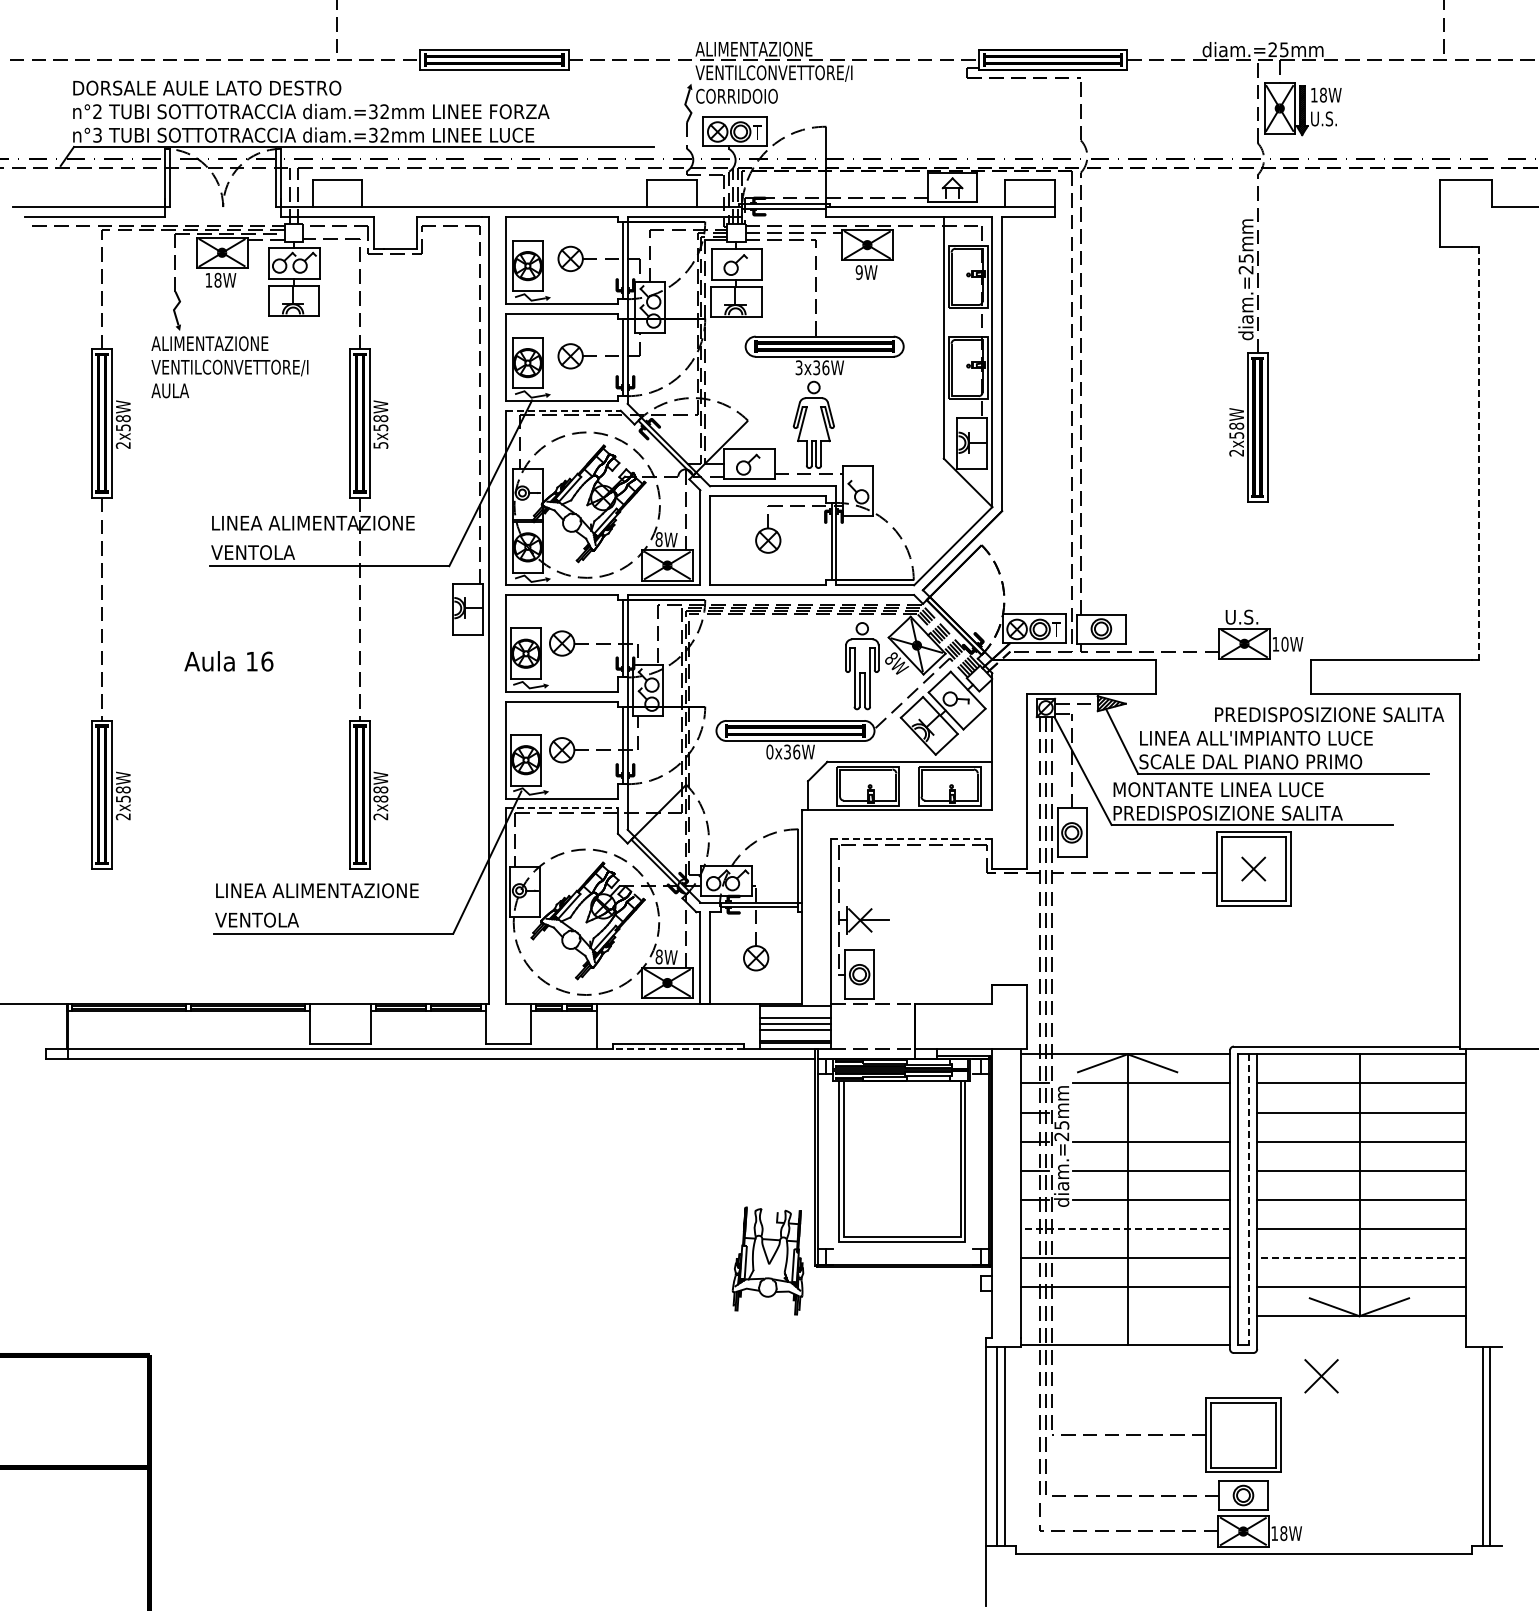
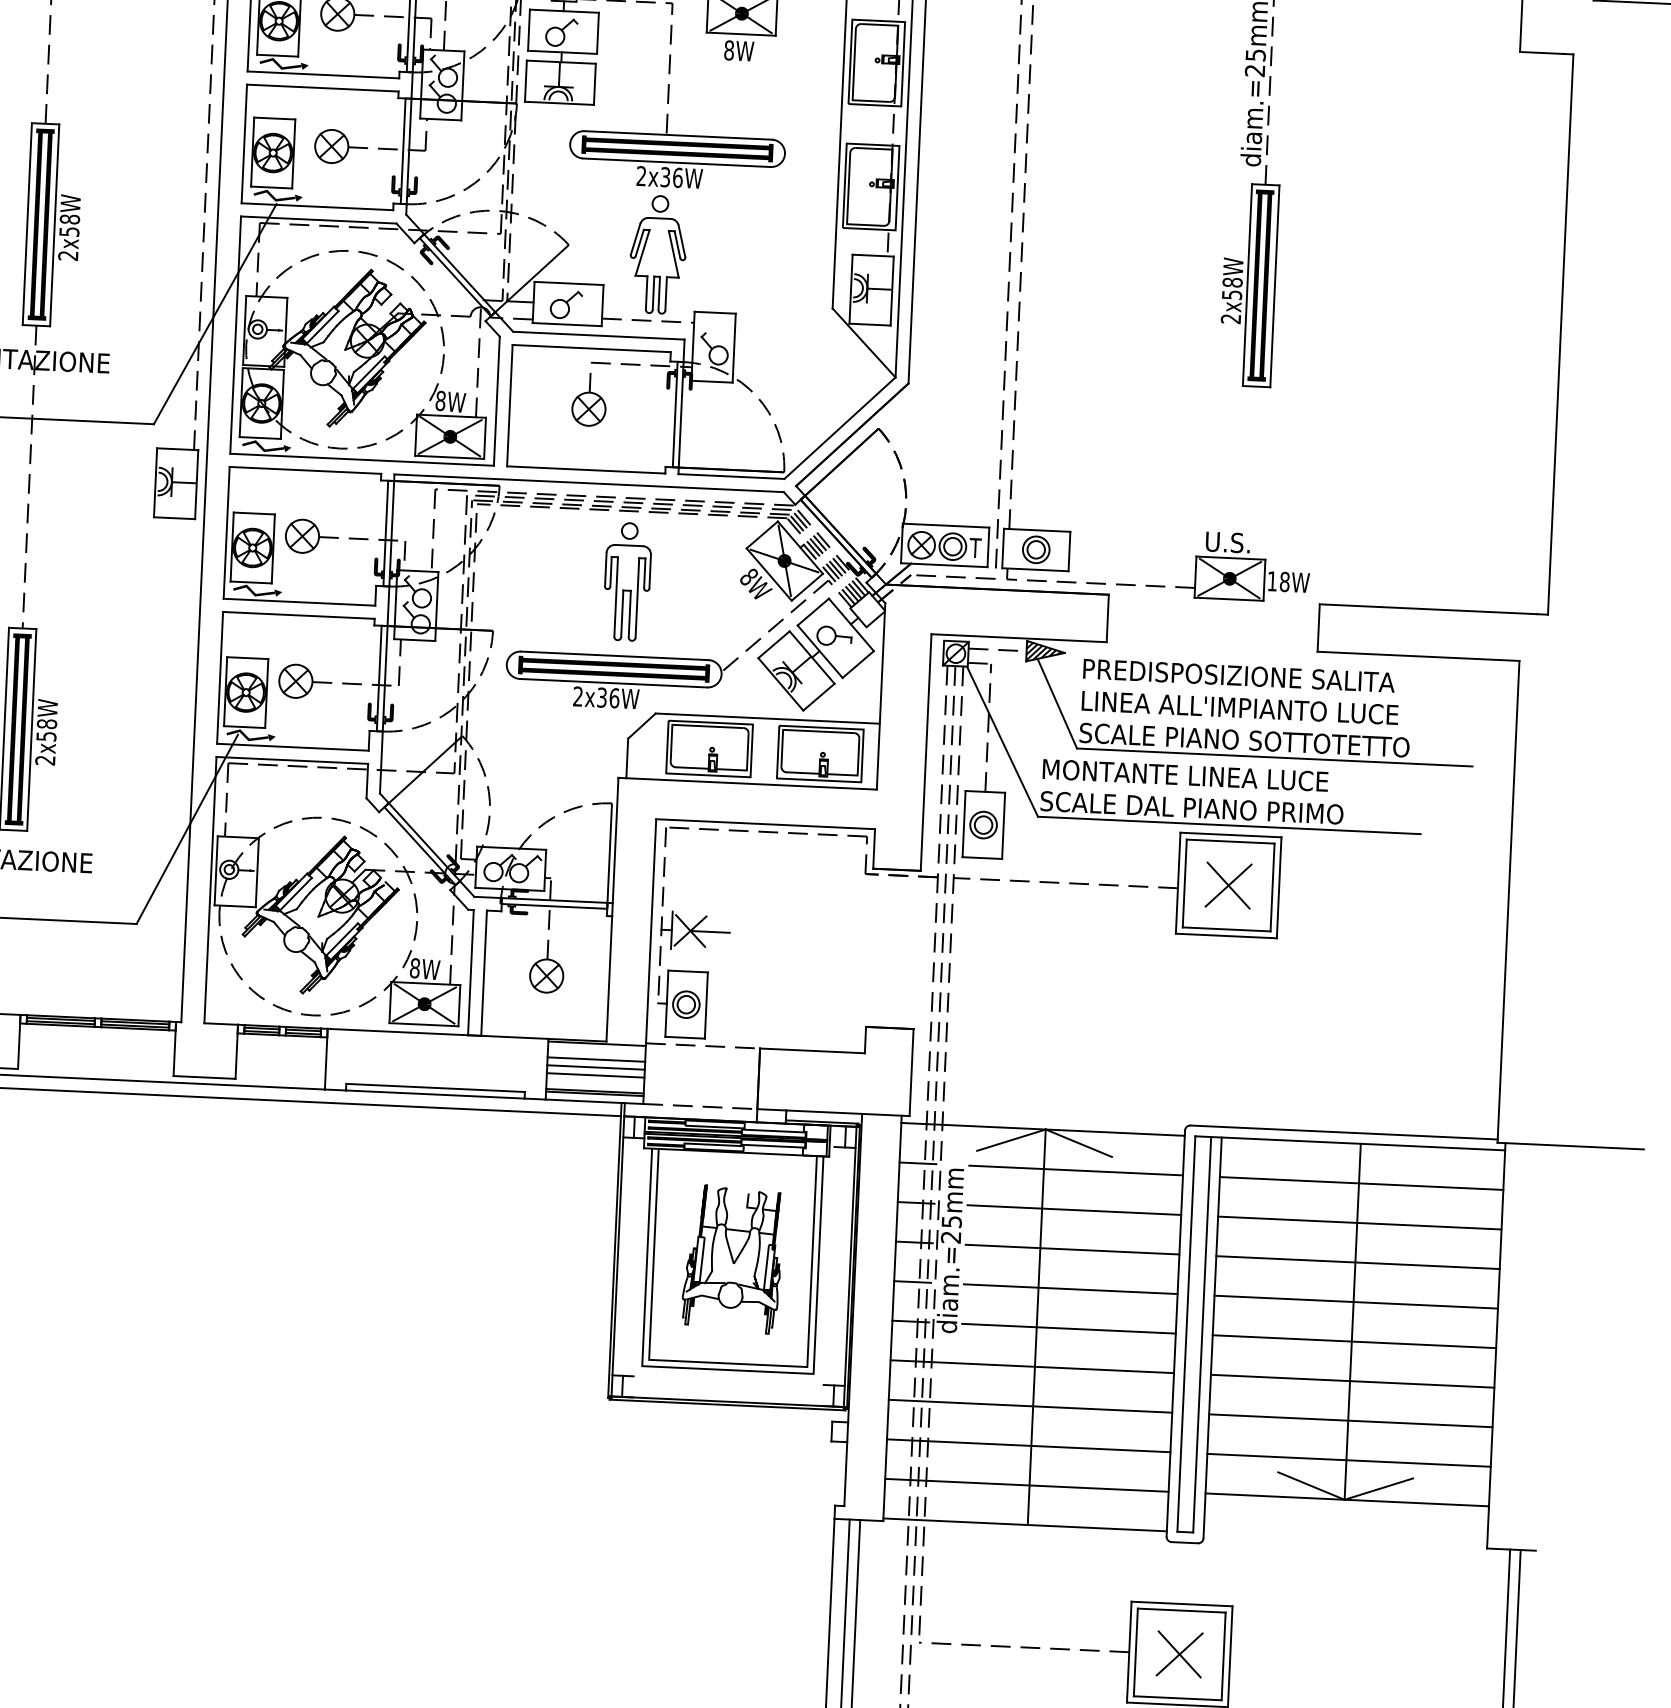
text: (858, 272) -> (728, 50), 9W -> 8W
text: (798, 367) -> (640, 175), 3x36W -> 2x36W
line: (564, 410) -> (320, 219), dashed -> solid
text: (380, 445) -> (67, 255), 5x58W -> 2x58W
line: (1479, 453) -> (1560, 334), dashed -> solid
text: (1284, 644) -> (1284, 582), 10W -> 18W
part: (862, 666) -> (627, 582), moved
text: (1329, 714) -> (1239, 675), moved
text: (769, 751) -> (577, 695), 0x36W -> 2x36W
text: (1293, 761) -> (1289, 741), SCALE DAL PIANO PRIMO -> SCALE PIANO SOTTOTETTO
text: (380, 798) -> (46, 735), 2x88W -> 2x58W
line: (562, 808) -> (292, 760), dashed -> solid
text: (1227, 812) -> (1196, 807), PREDISPOSIZIONE SALITA -> SCALE DAL PIANO PRIMO
line: (911, 839) -> (765, 824), dashed -> solid
part: (1253, 868) -> (1228, 884), size x1.43
line: (678, 1048) -> (435, 1093), dashed -> solid
line: (1151, 1112) -> (1074, 1210), added
line: (1249, 1200) -> (1202, 1335), dashed -> solid
line: (1125, 1228) -> (1032, 1366), dashed -> solid
line: (1360, 1258) -> (1349, 1421), dashed -> solid
part: (767, 1260) -> (731, 1258), moved
line: (1125, 1316) -> (1026, 1485), added
part: (1321, 1376) -> (1179, 1654), moved

